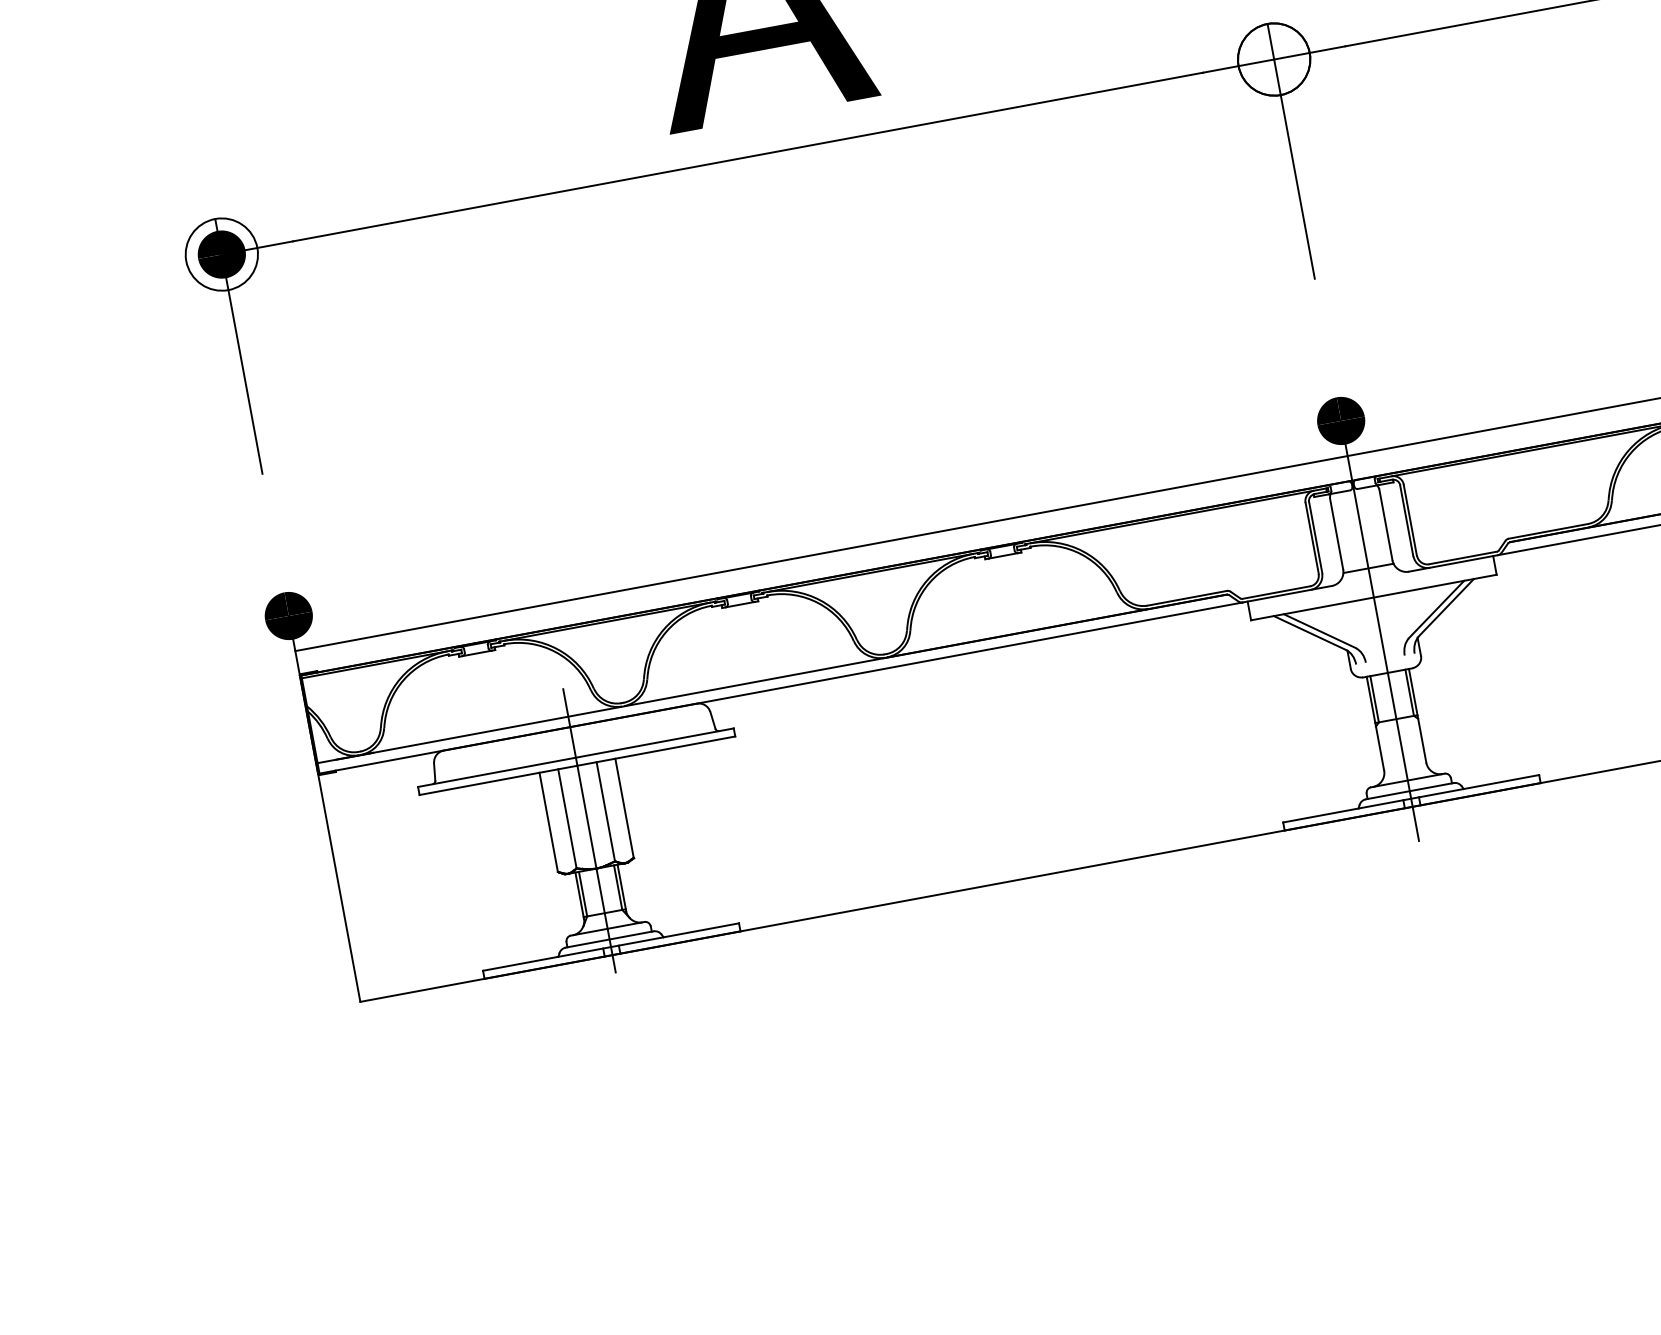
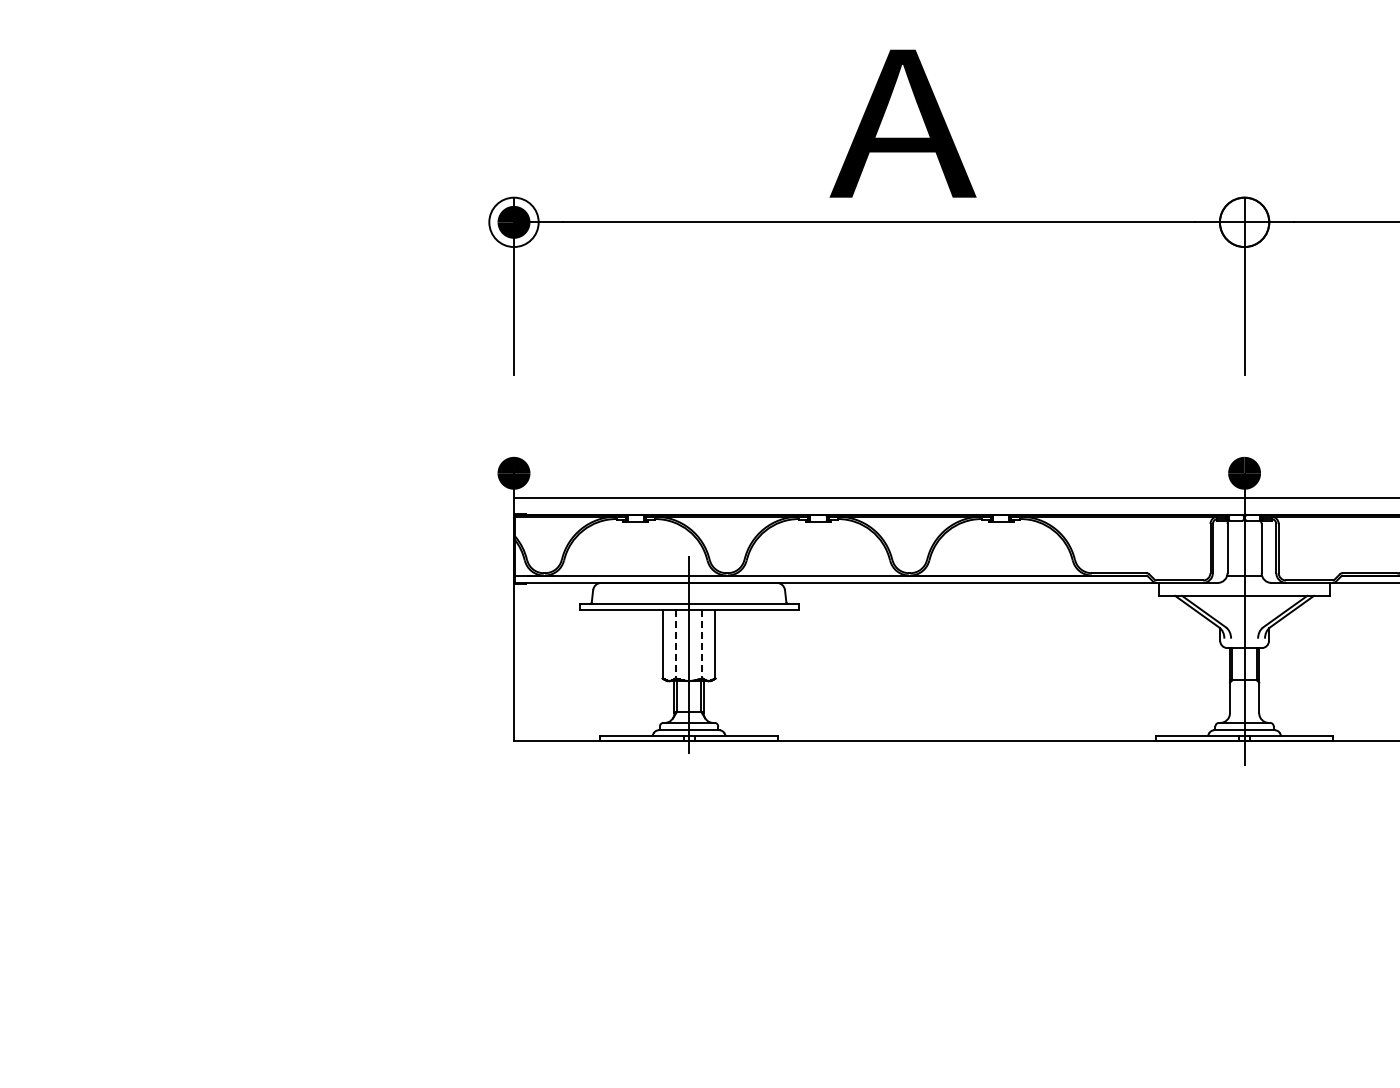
line: (606, 812) -> (702, 644), solid -> dashed
line: (567, 819) -> (675, 644), solid -> dashed

